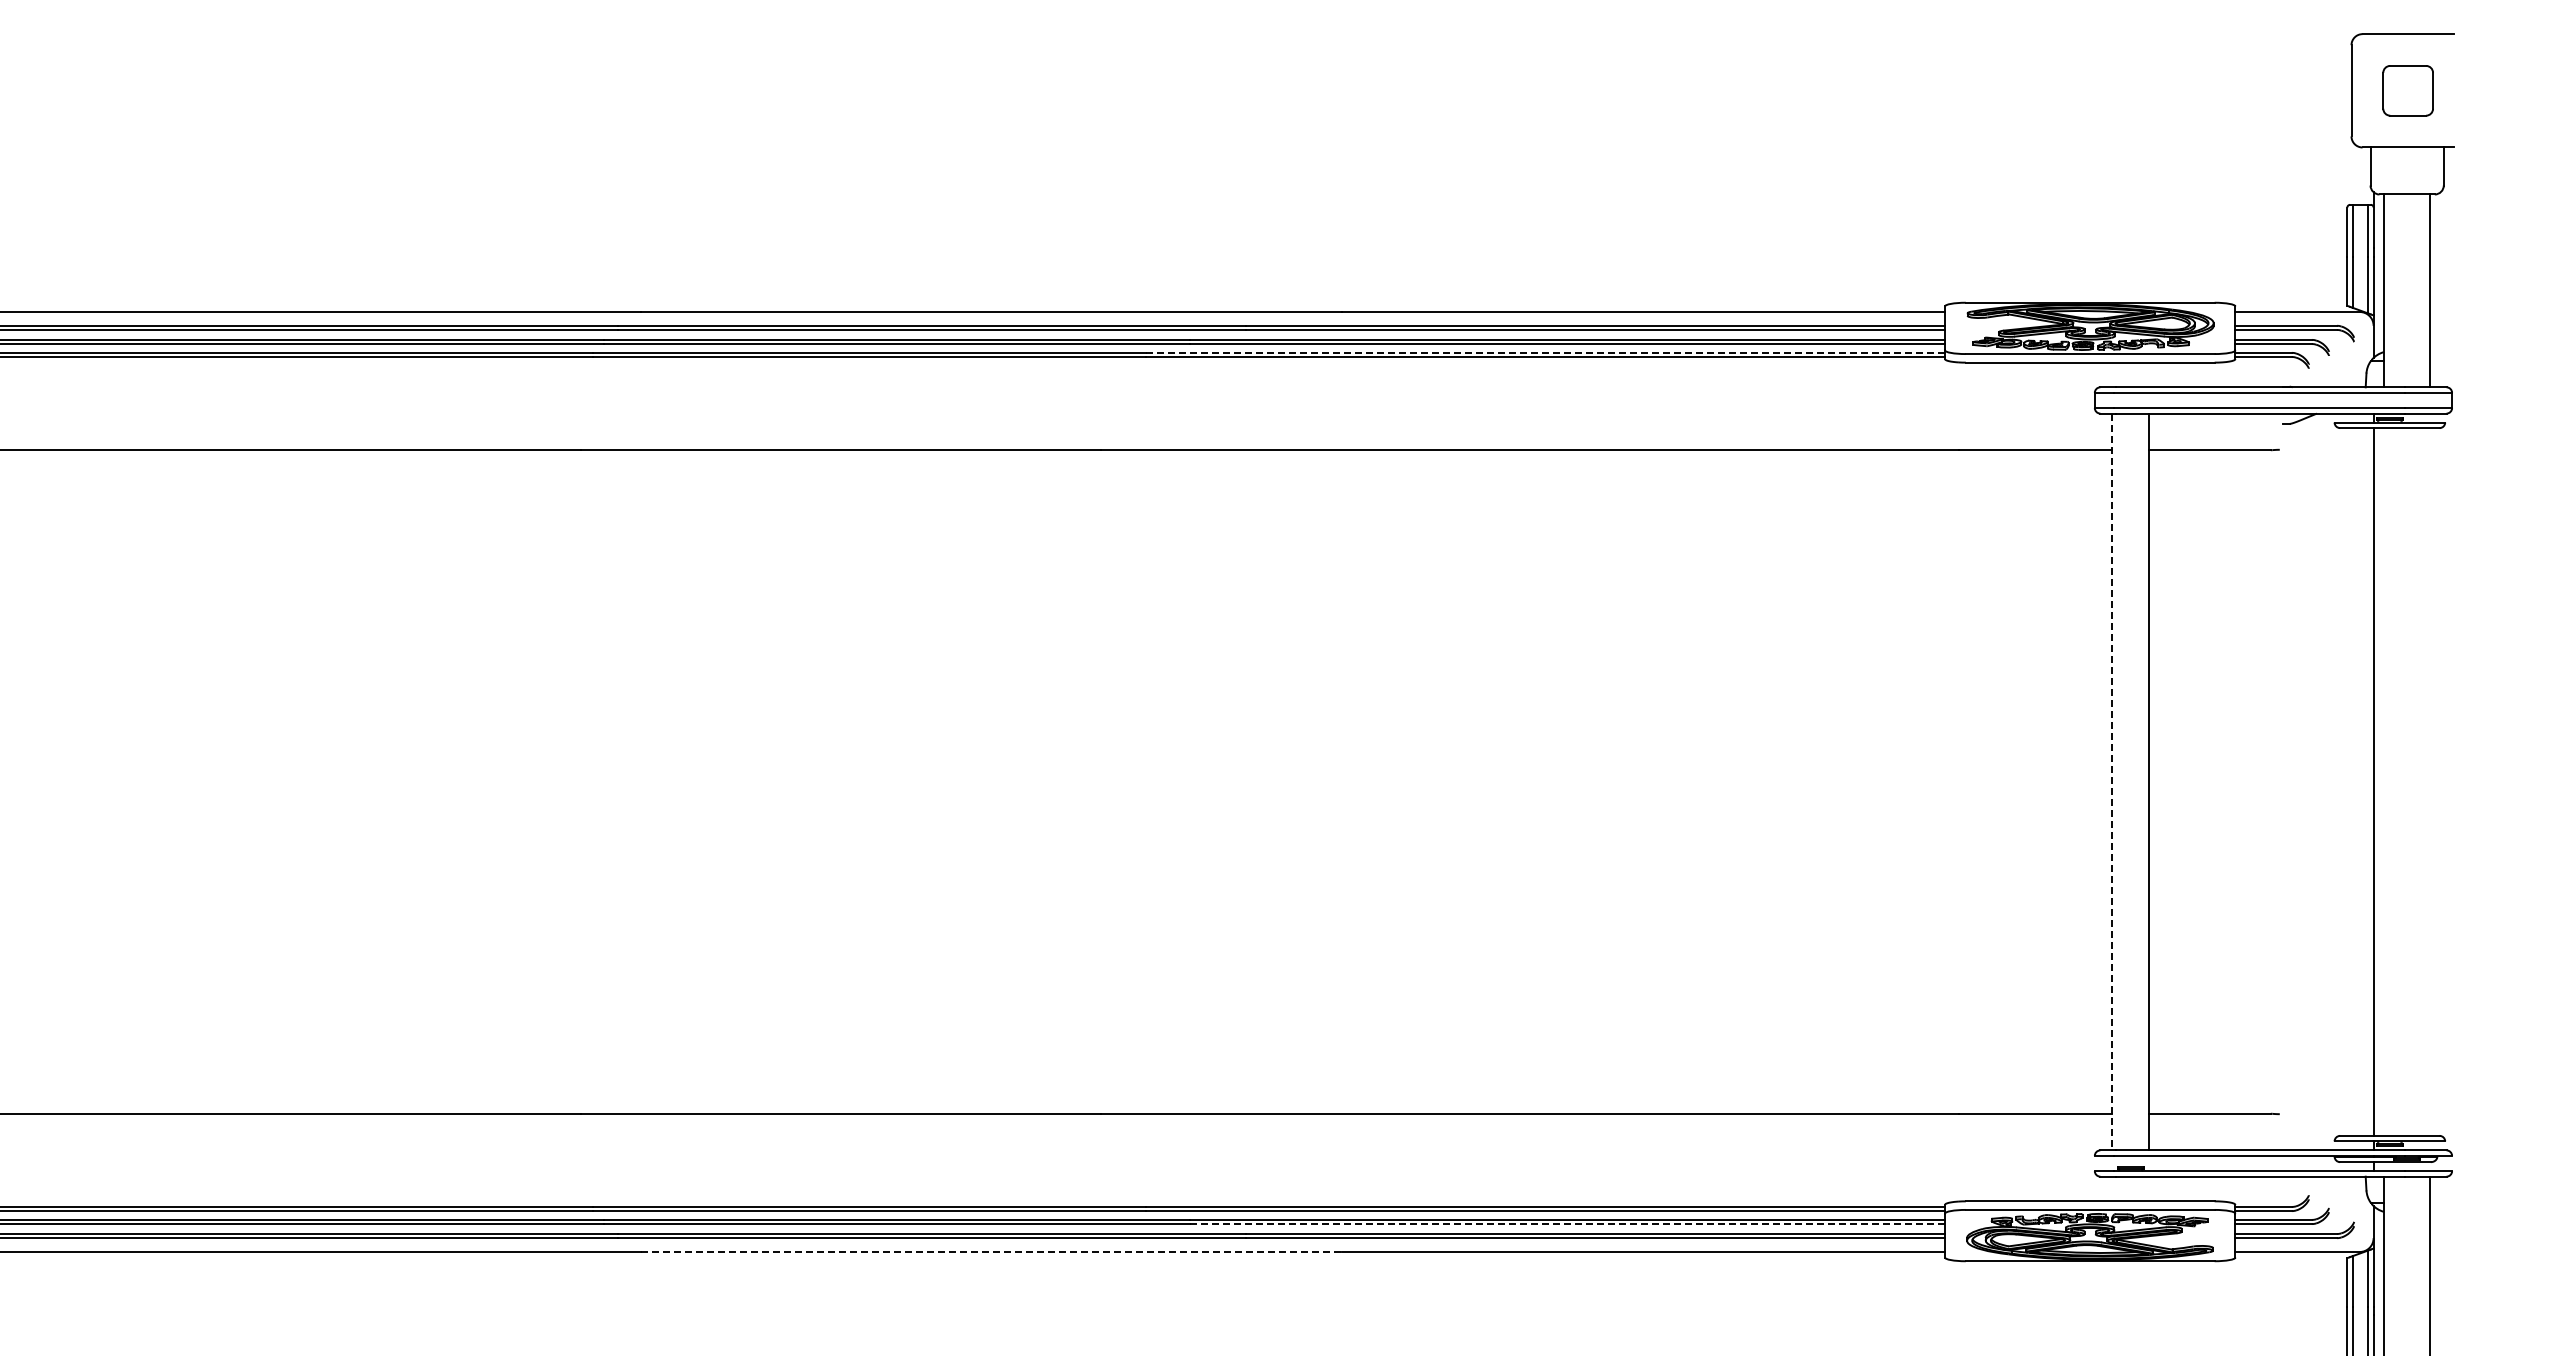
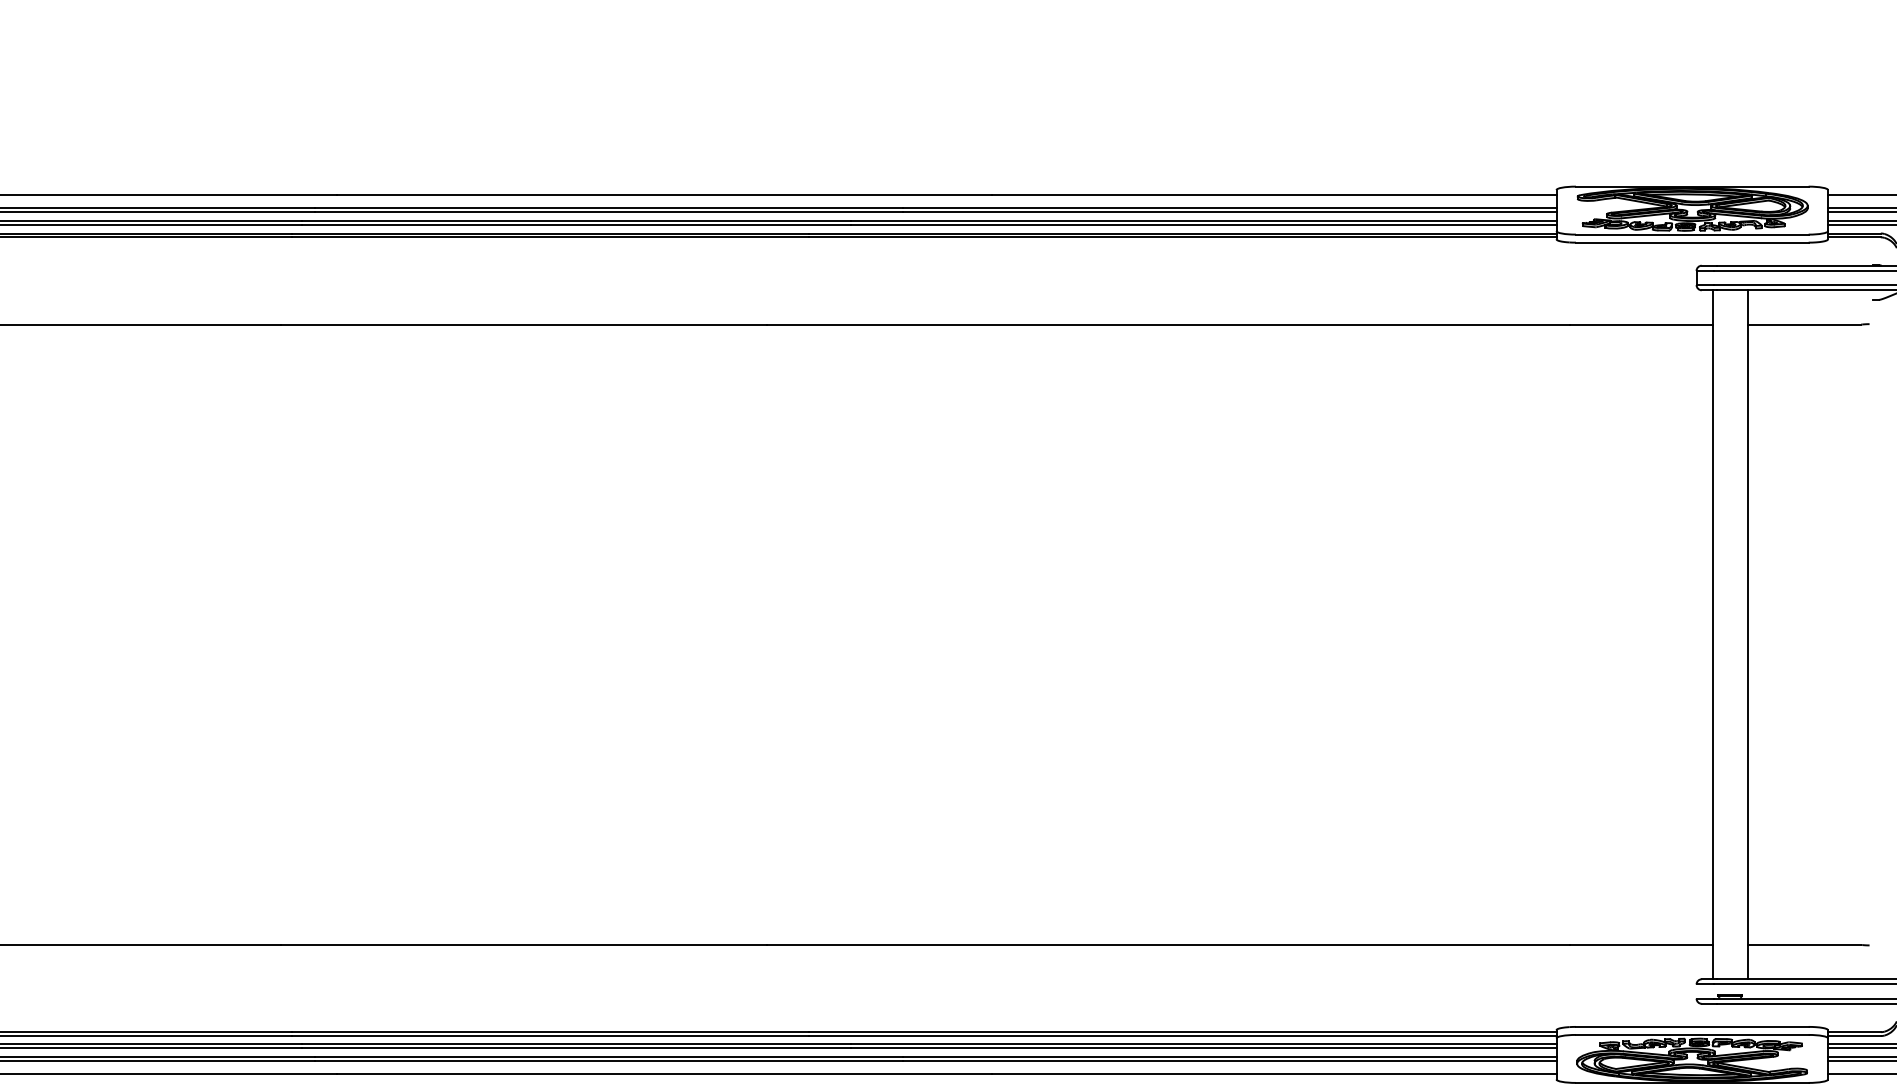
line: (1545, 352) -> (1182, 233), dashed -> solid
line: (2112, 782) -> (1713, 635), dashed -> solid
line: (1568, 1224) -> (1204, 1048), dashed -> solid
line: (991, 1252) -> (664, 1074), dashed -> solid

